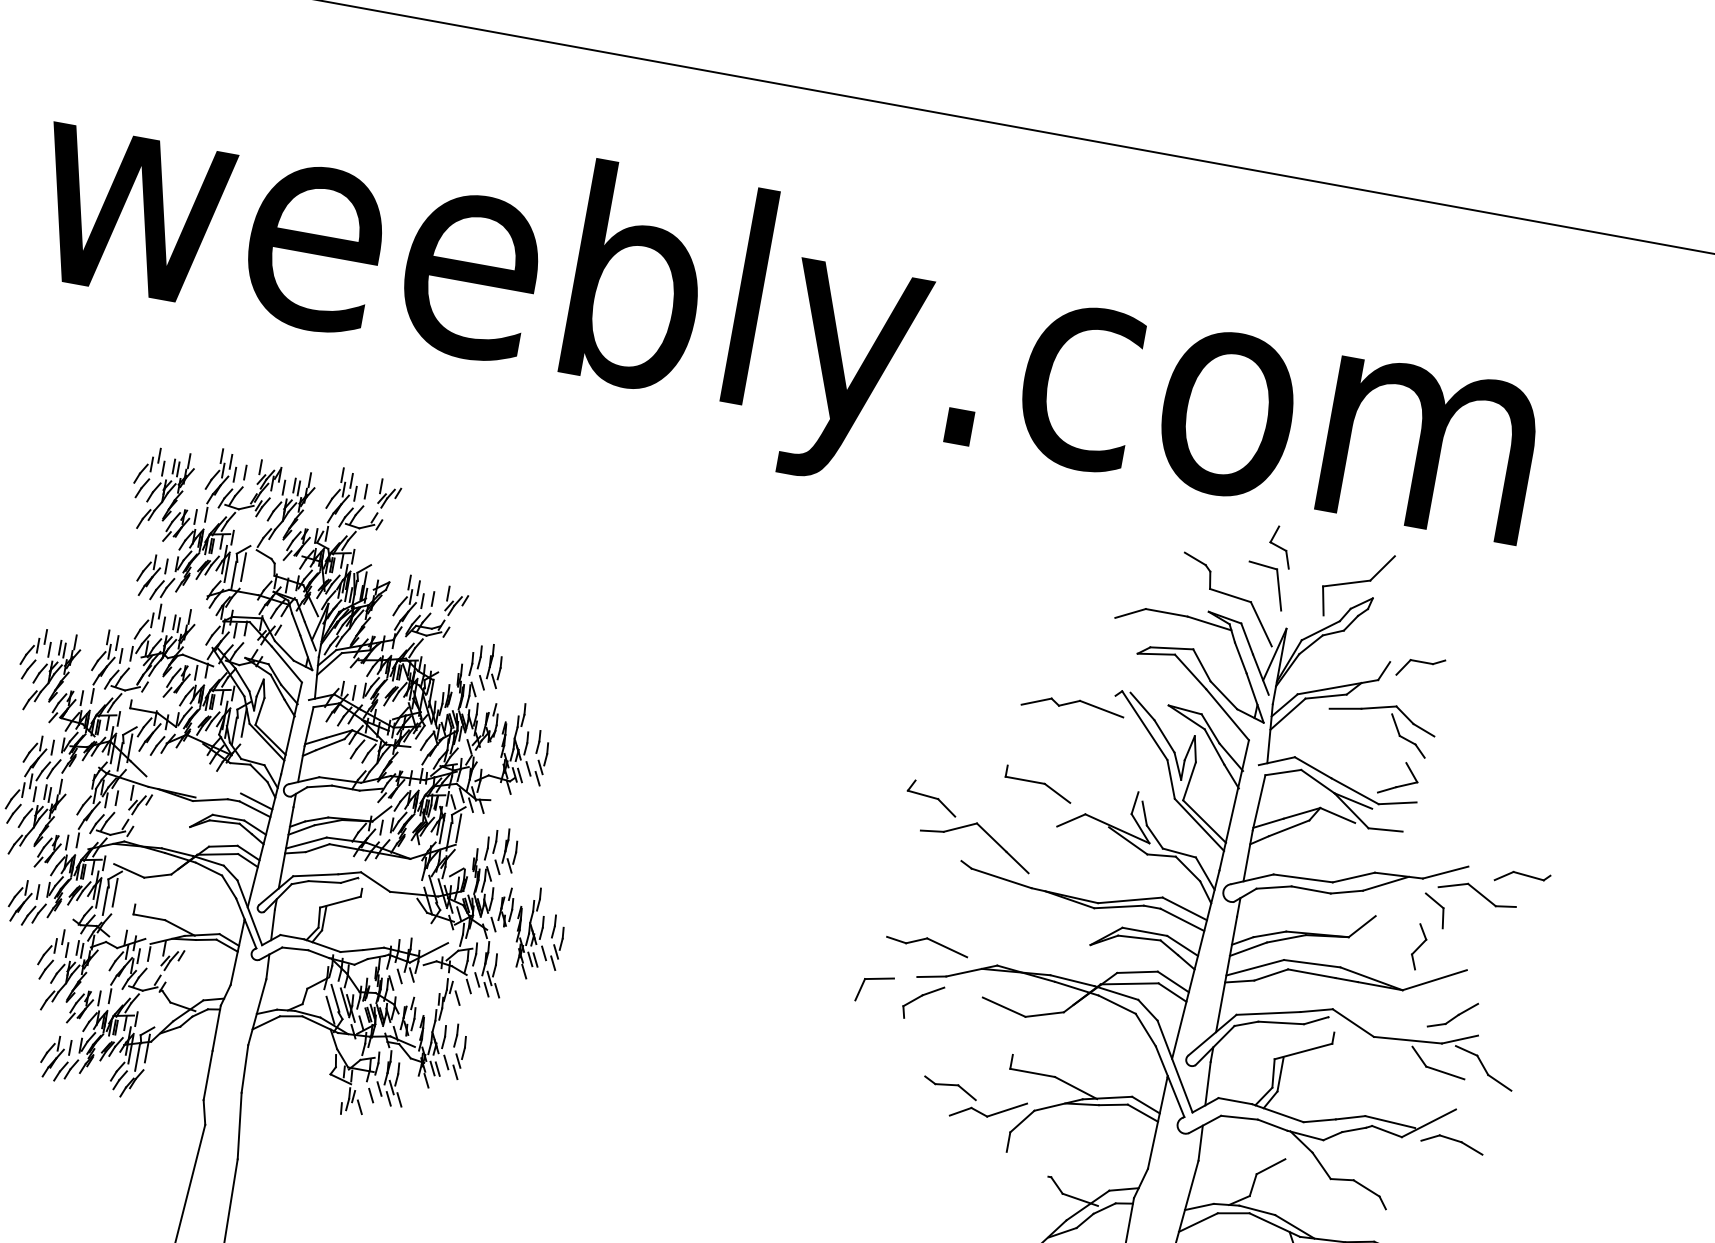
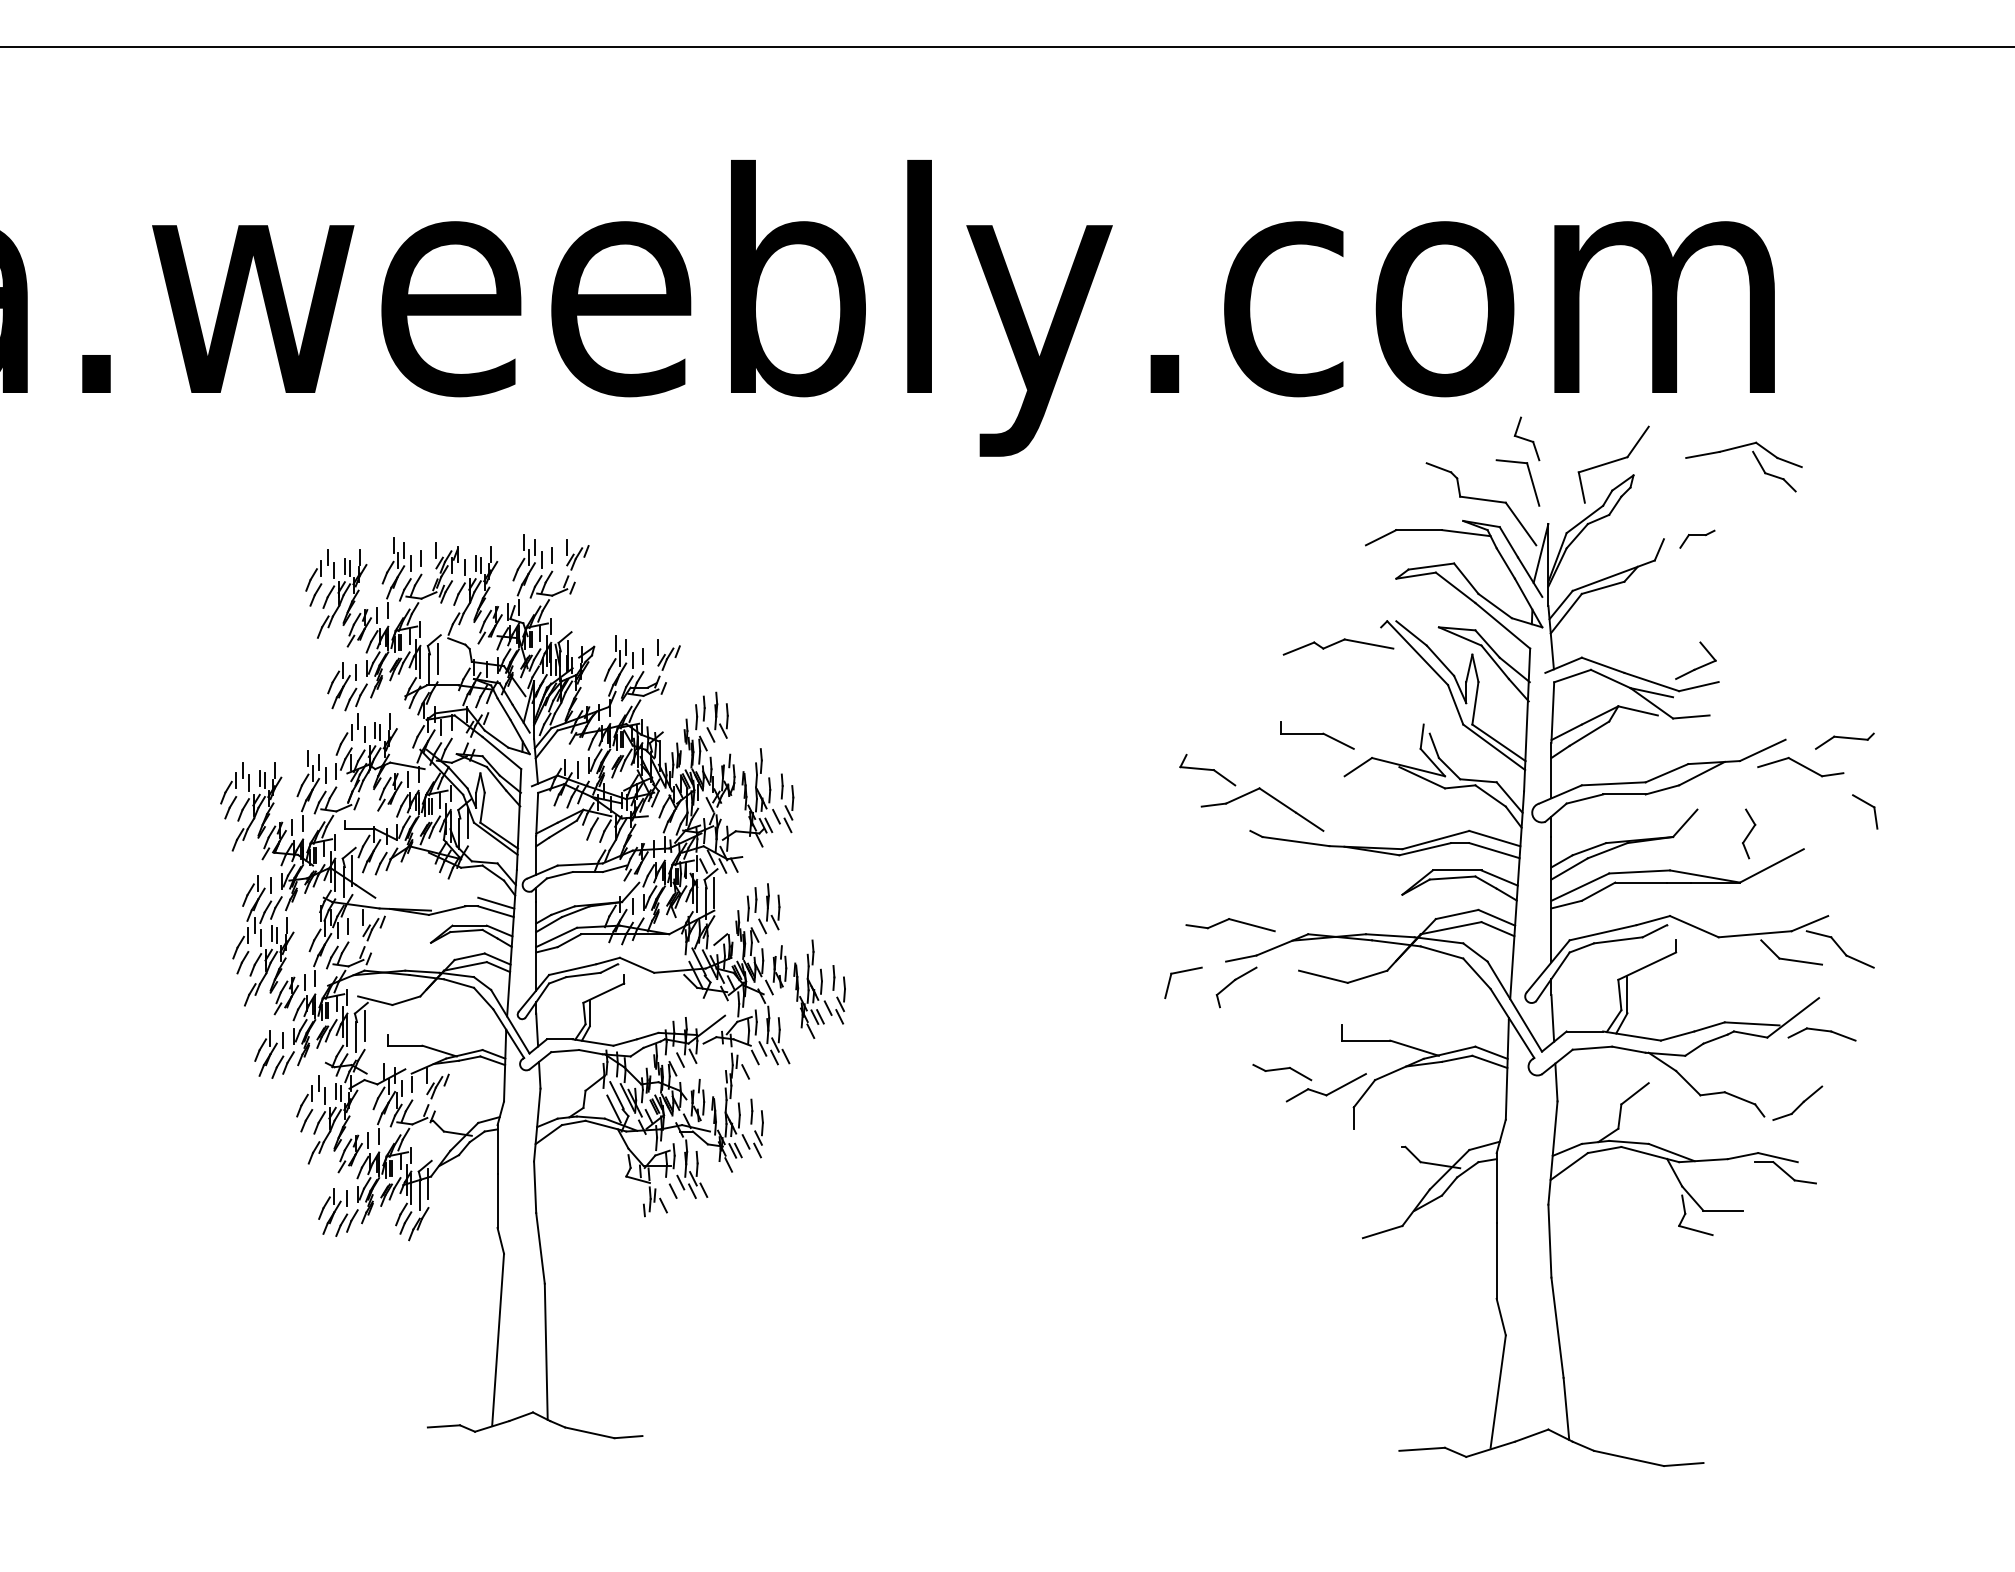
part: (1420, 667) -> (1697, 539), size x0.7
part: (1393, 720) -> (1755, 458), moved
part: (1438, 905) -> (1868, 805), moved
part: (1452, 1014) -> (1797, 1102), moved

